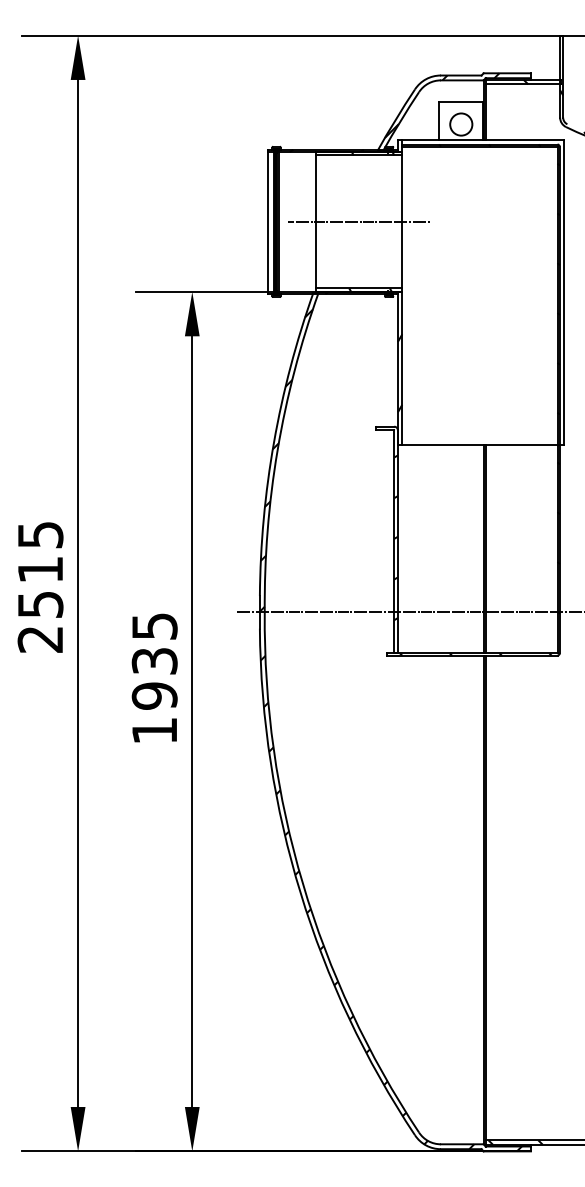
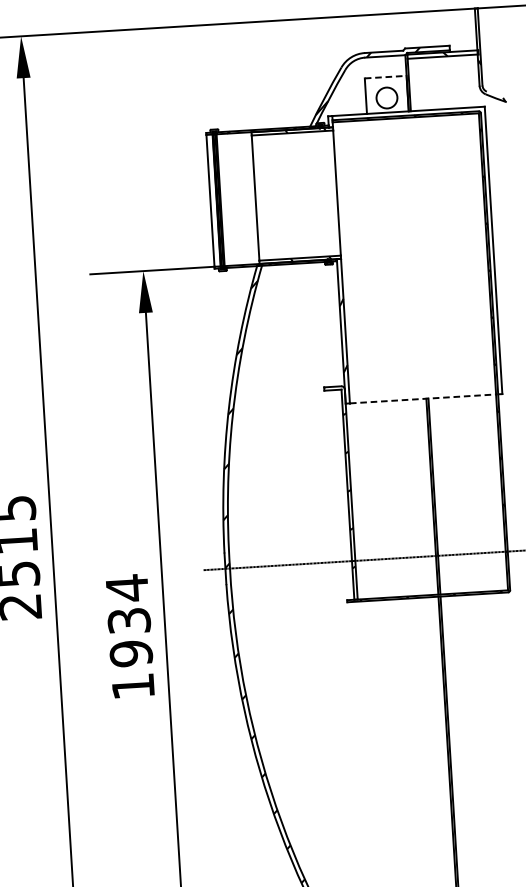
line: (461, 102) -> (385, 77), solid -> dashed
line: (359, 221) -> (296, 195), removed
line: (479, 445) -> (422, 399), solid -> dashed
text: (154, 626) -> (127, 588), 1935 -> 1934

